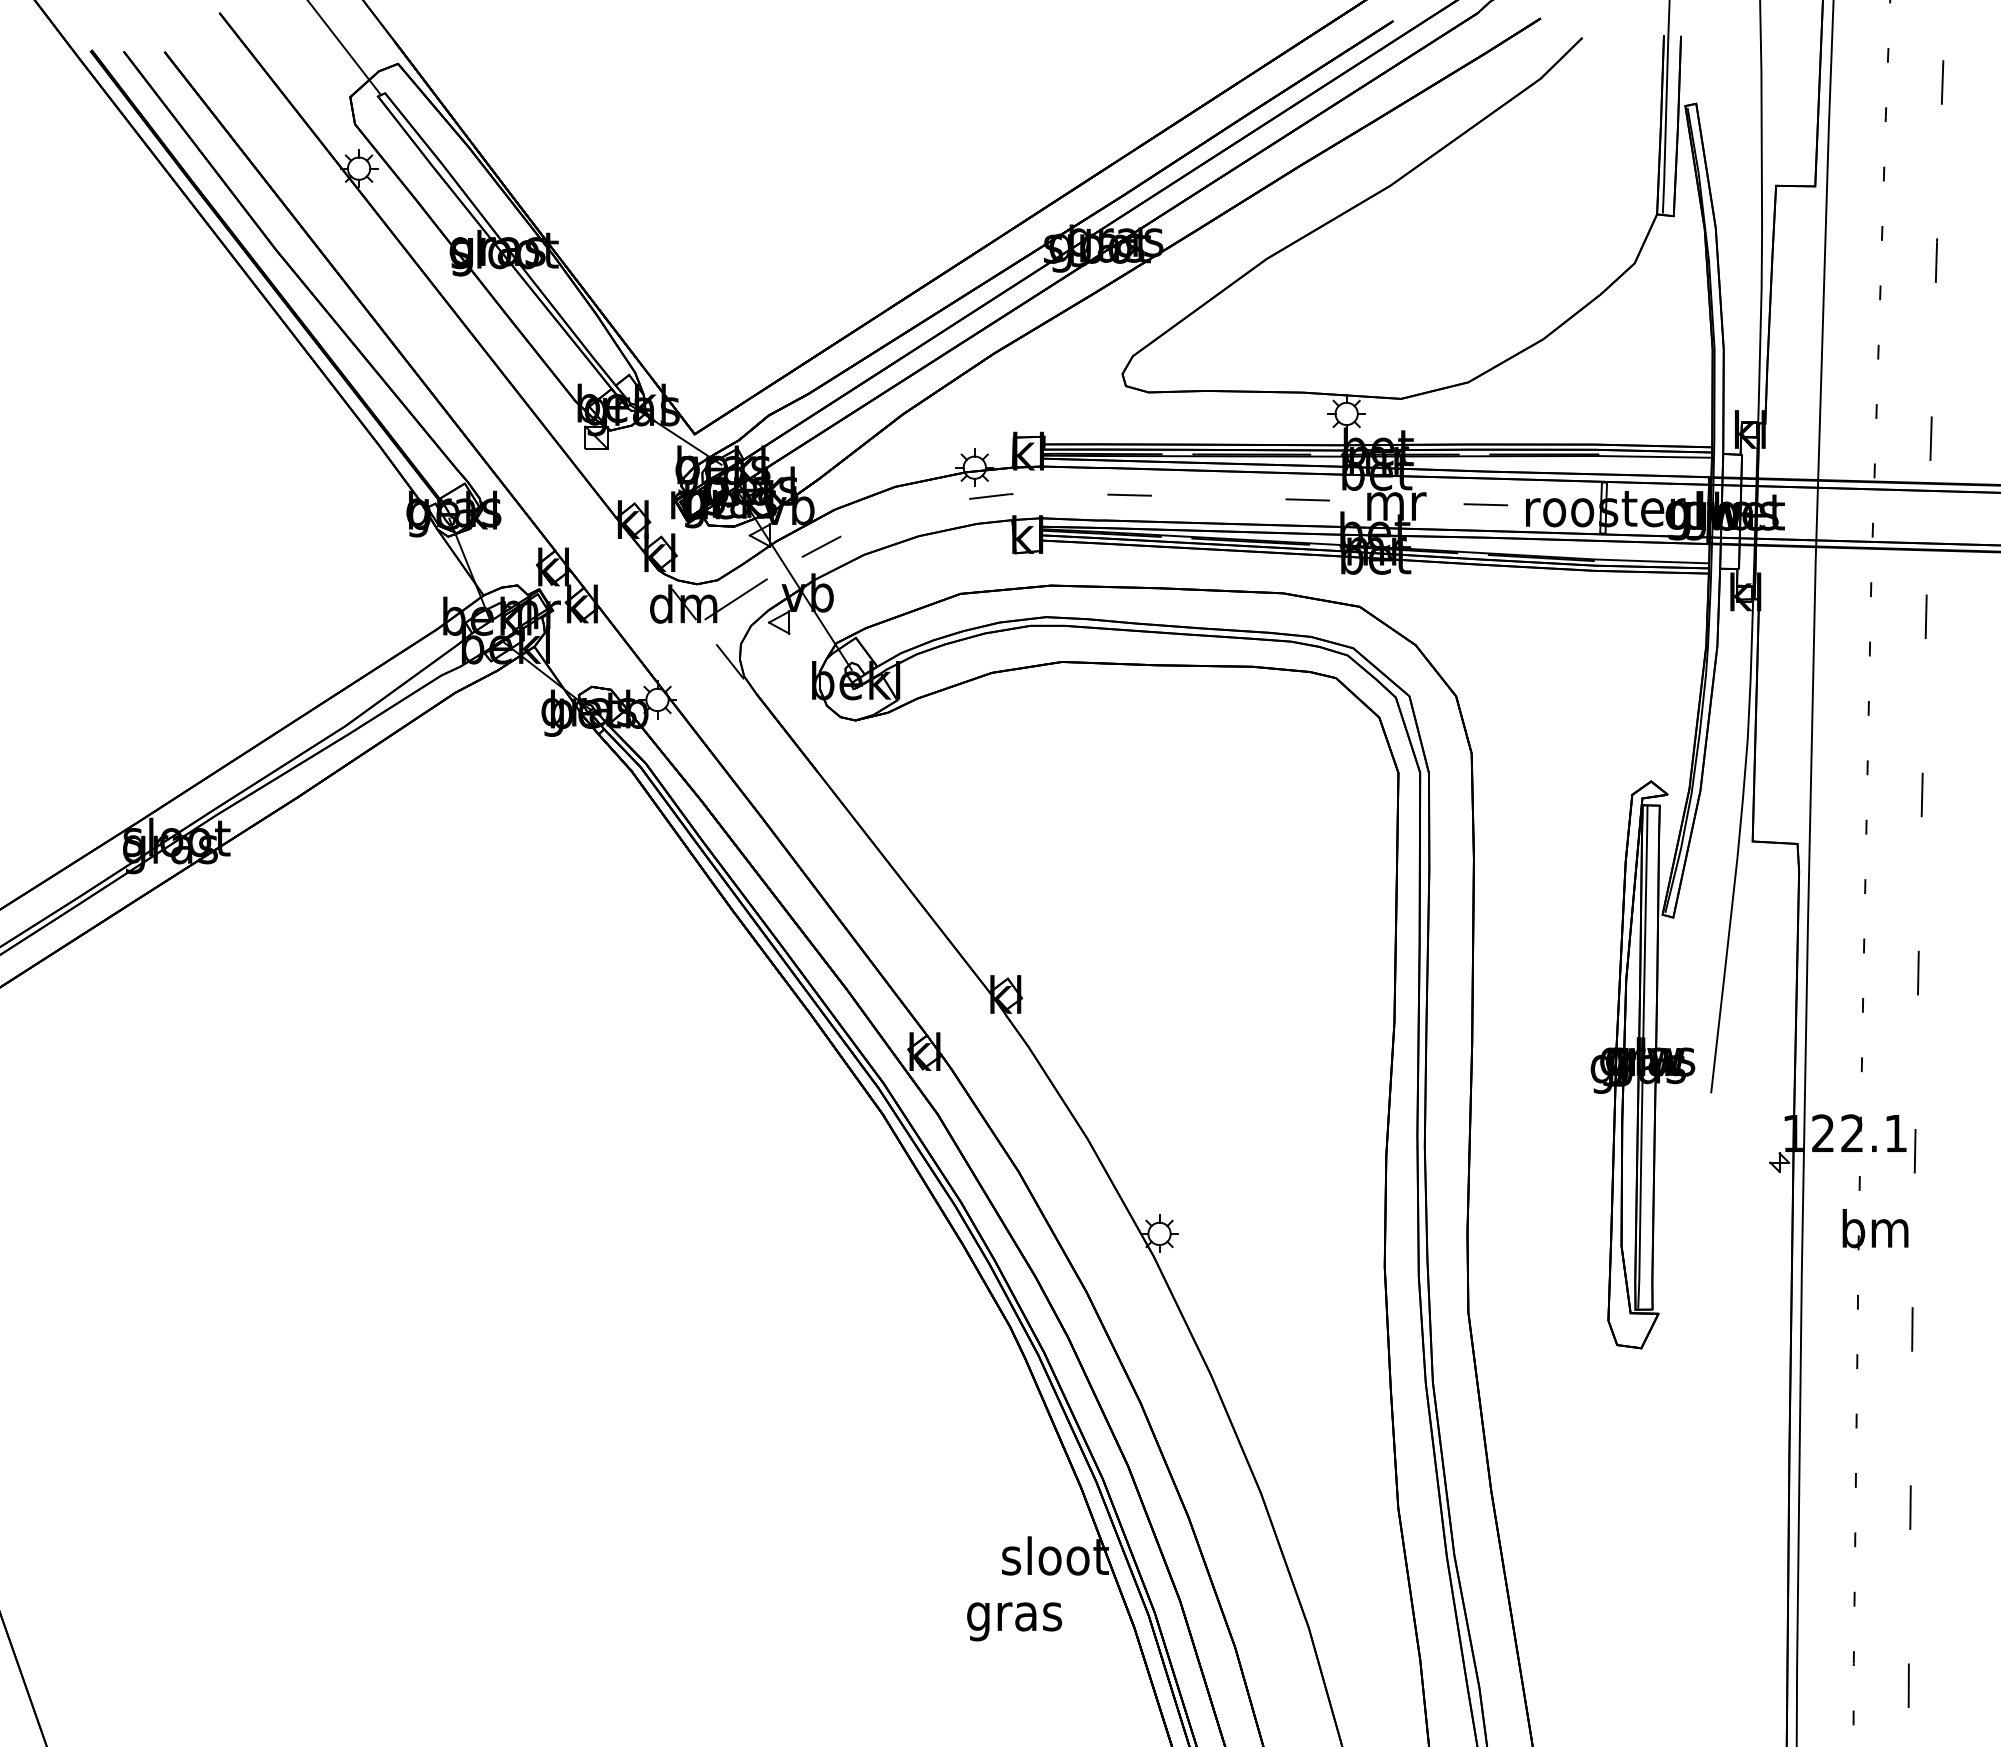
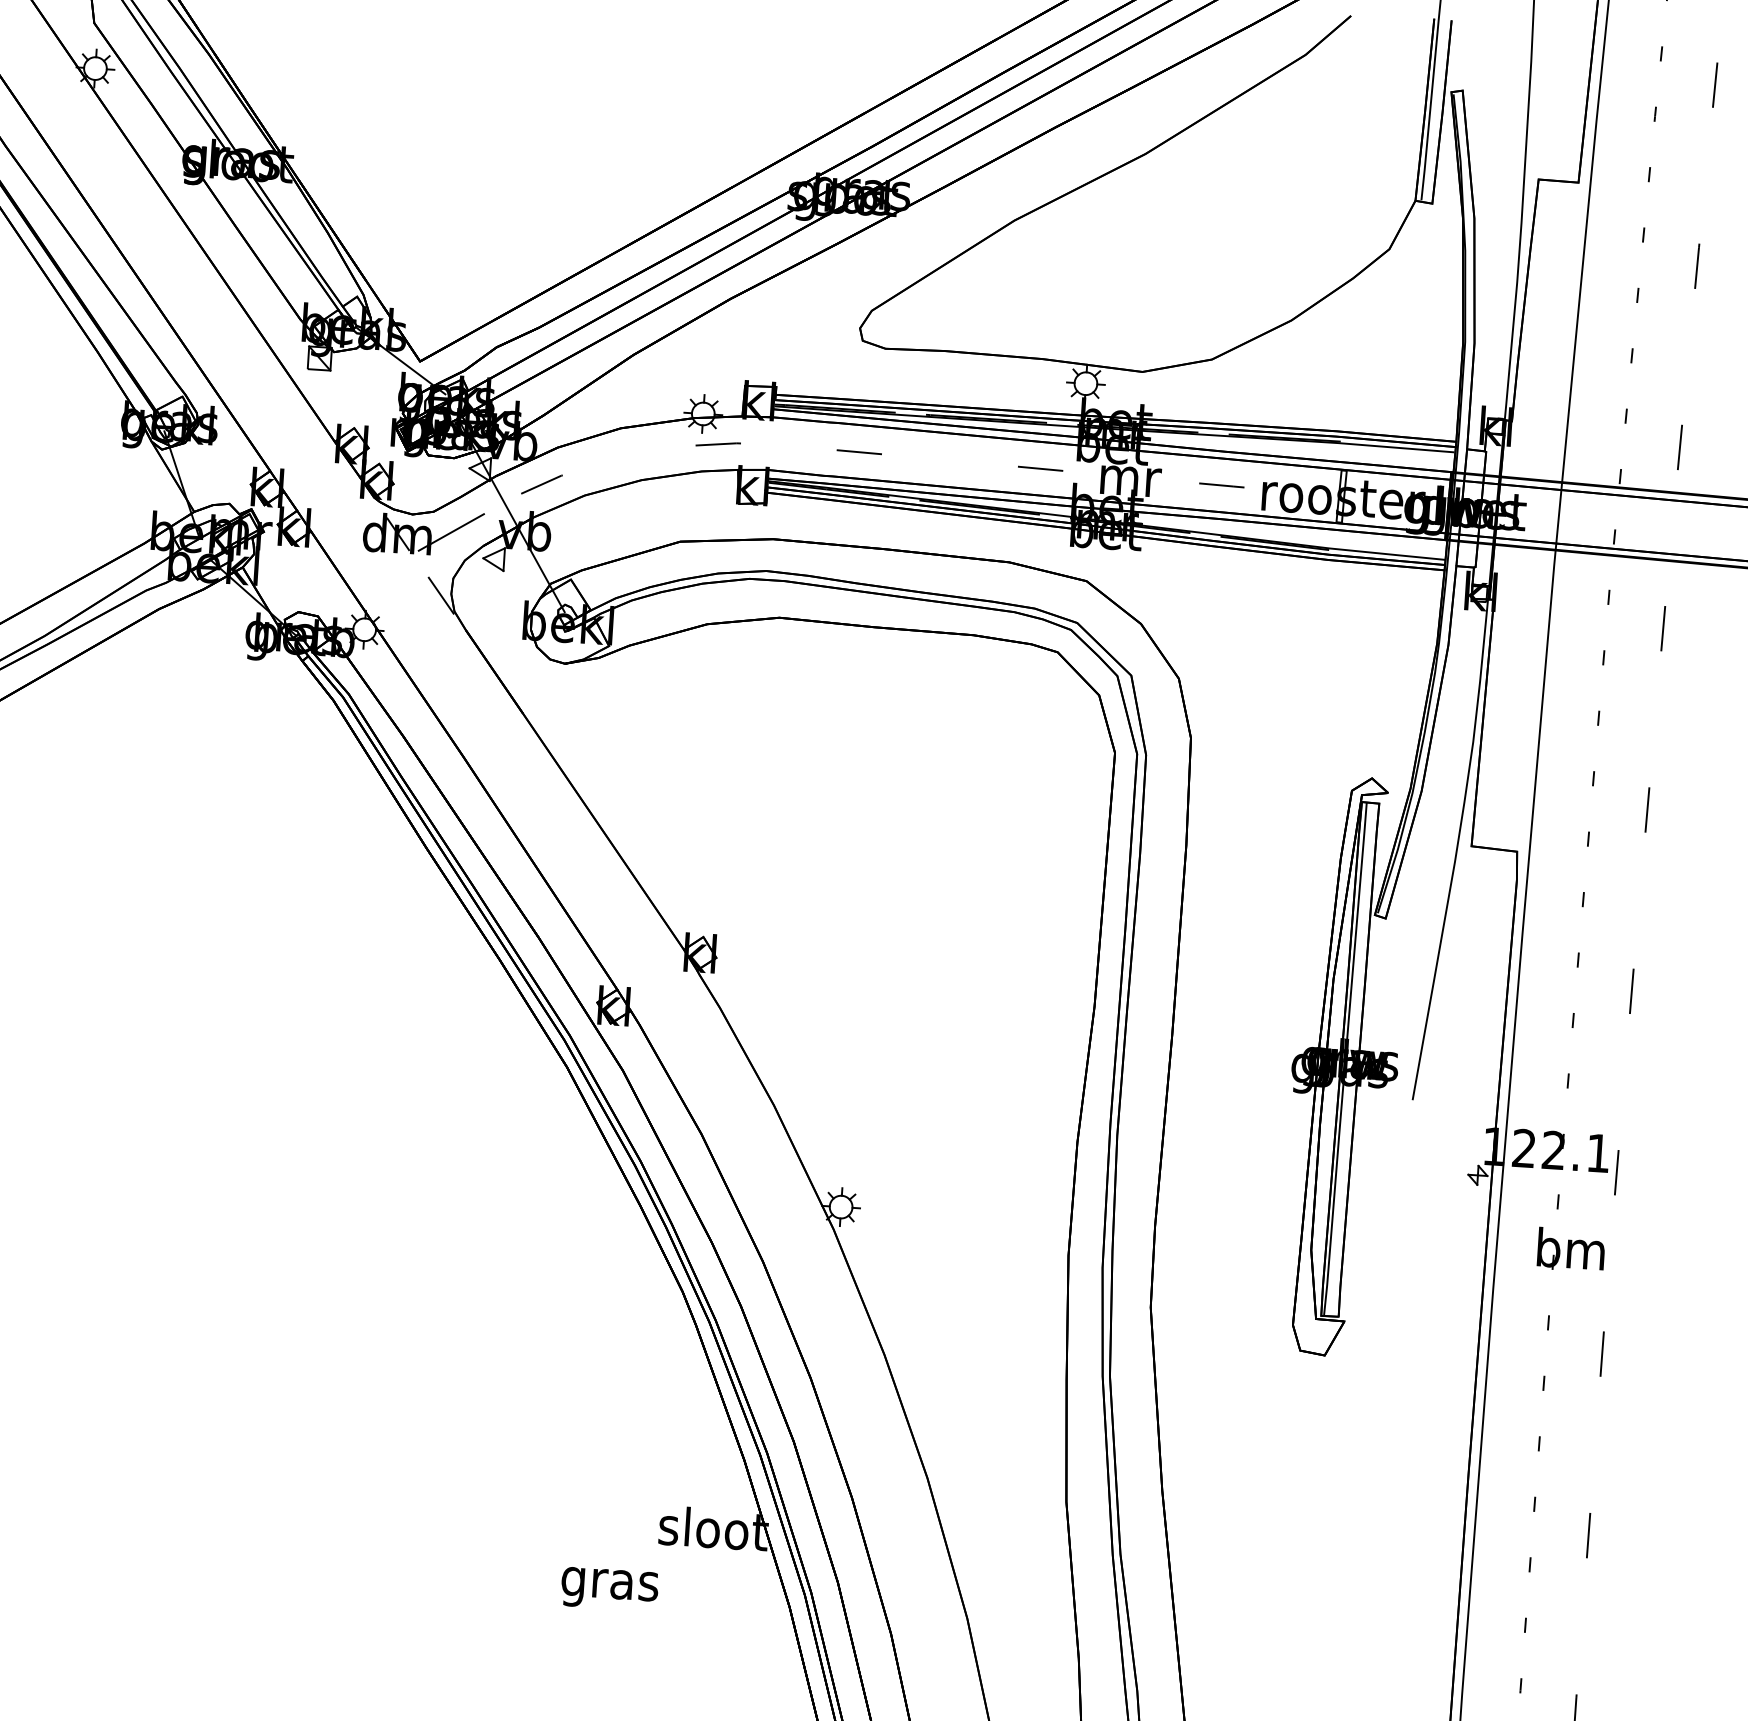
text: (1014, 1621) -> (609, 1588), moved

